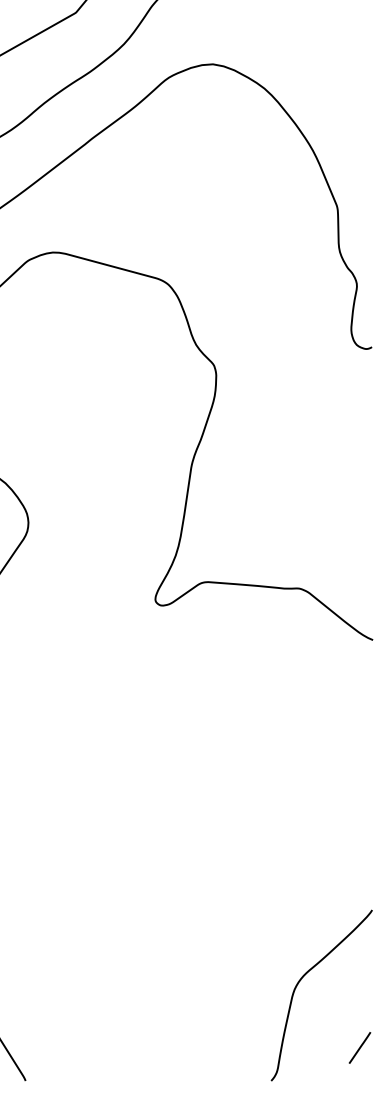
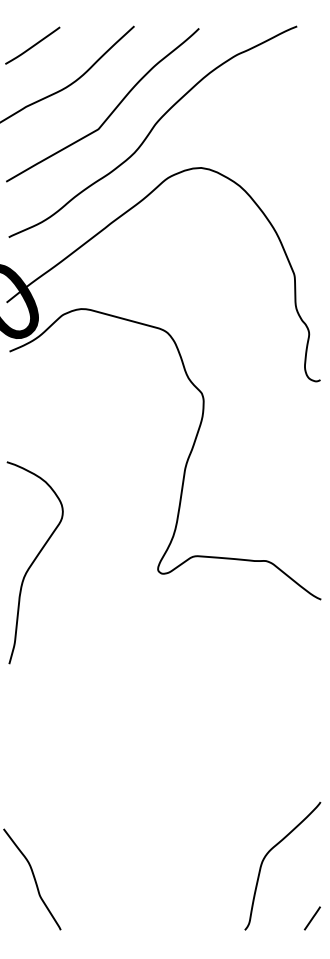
line: (358, 1048) -> (311, 918), moved

